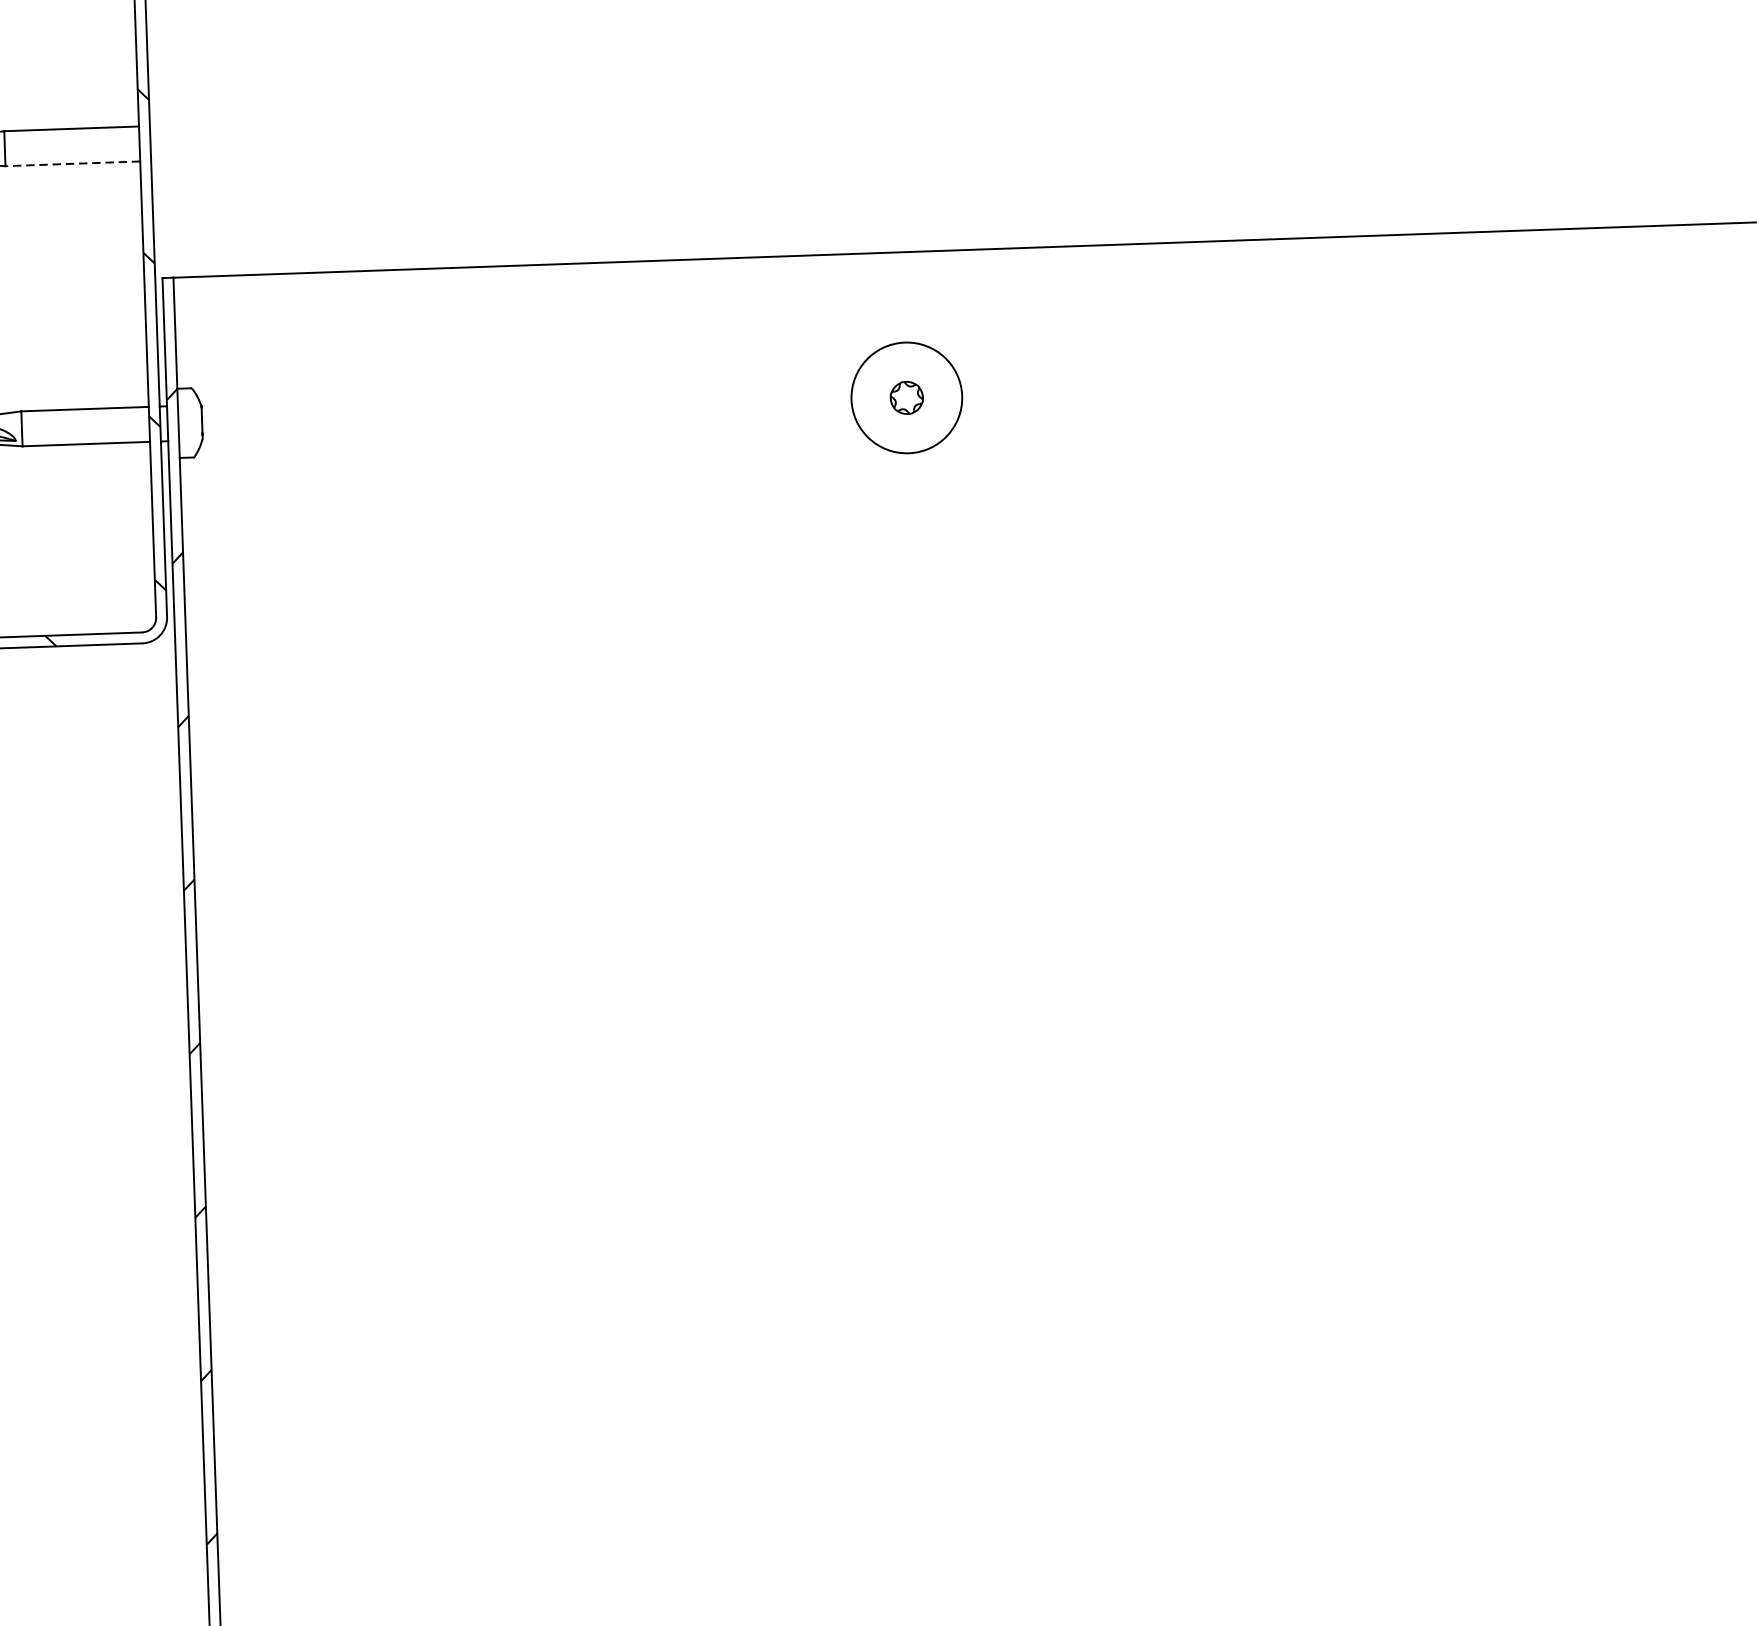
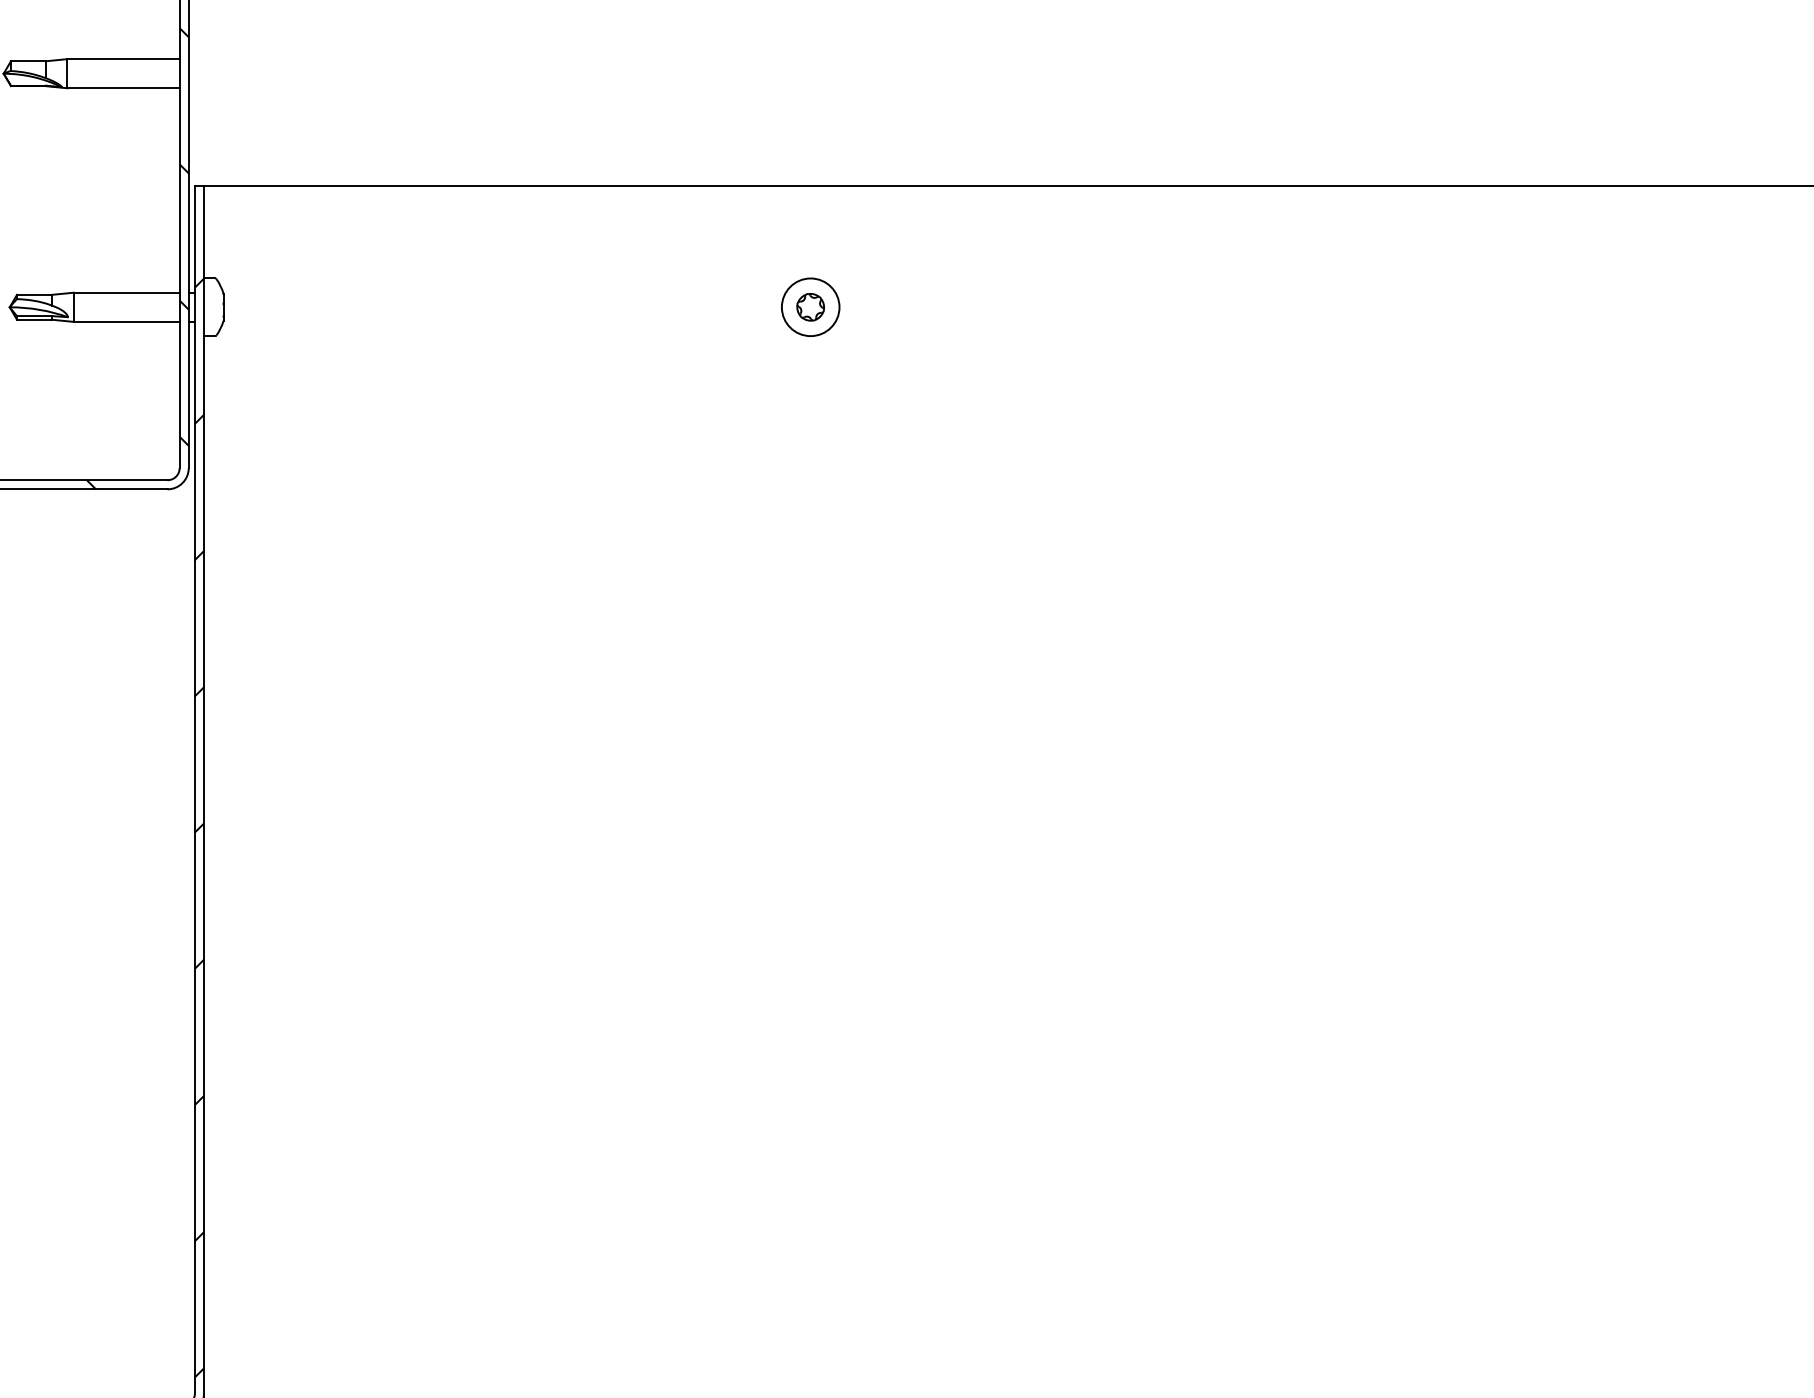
line: (72, 164) -> (123, 88), dashed -> solid
circle: (906, 398) -> (810, 307), size x0.62

